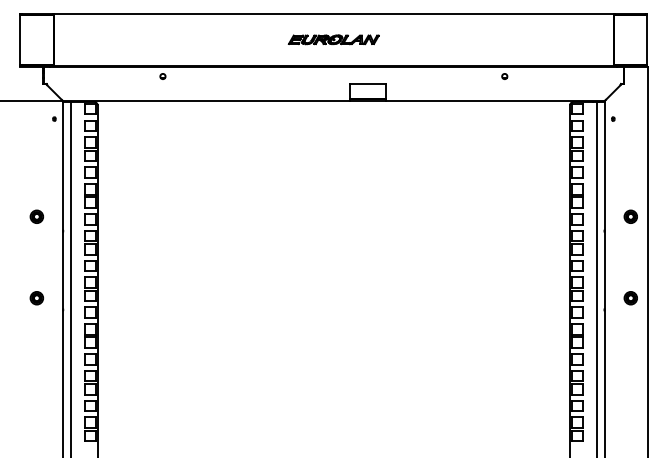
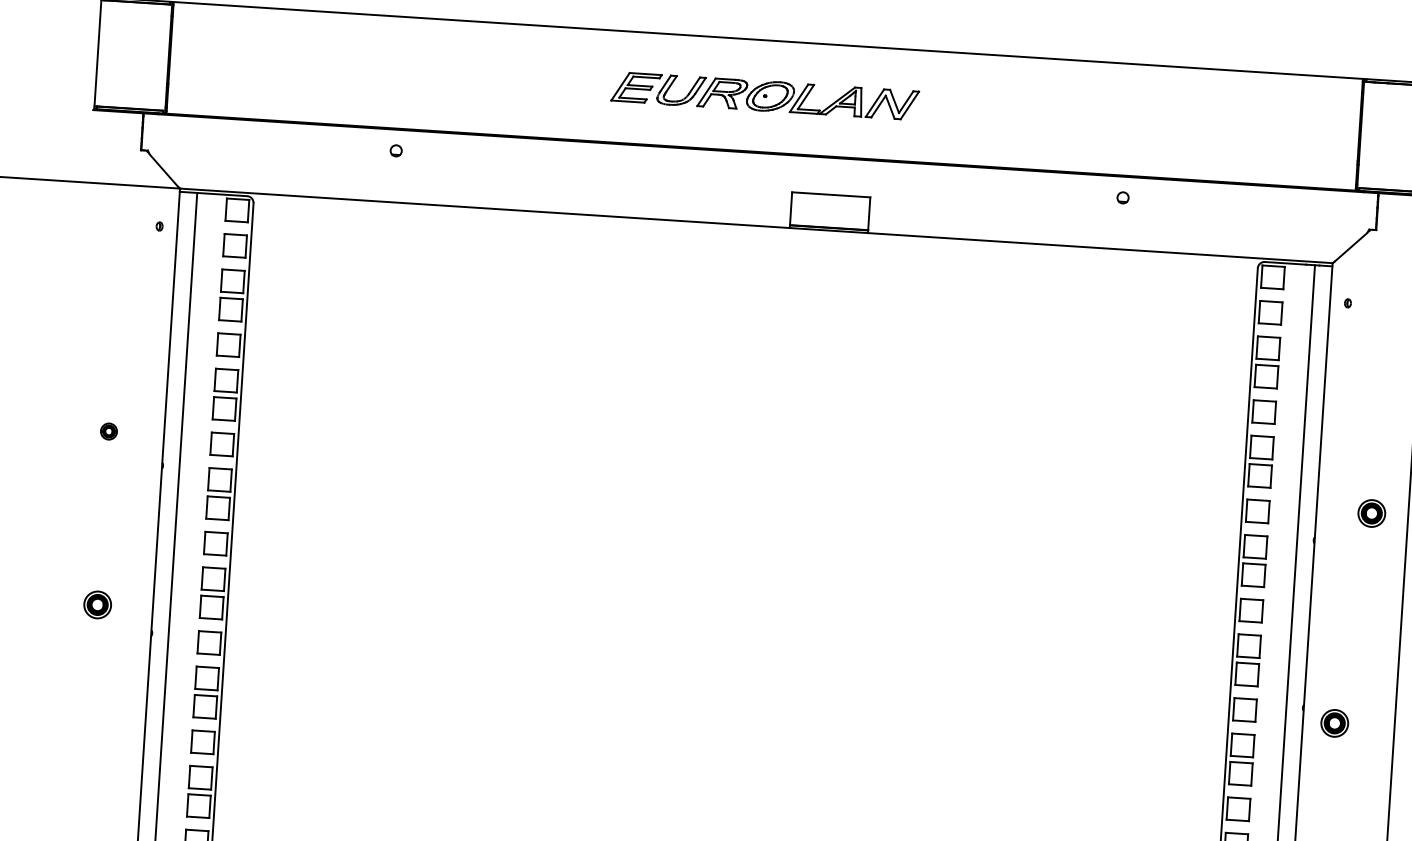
part: (333, 39) -> (763, 95), size x1.6
part: (36, 216) -> (108, 431), size x0.6
part: (630, 298) -> (1334, 723), moved

